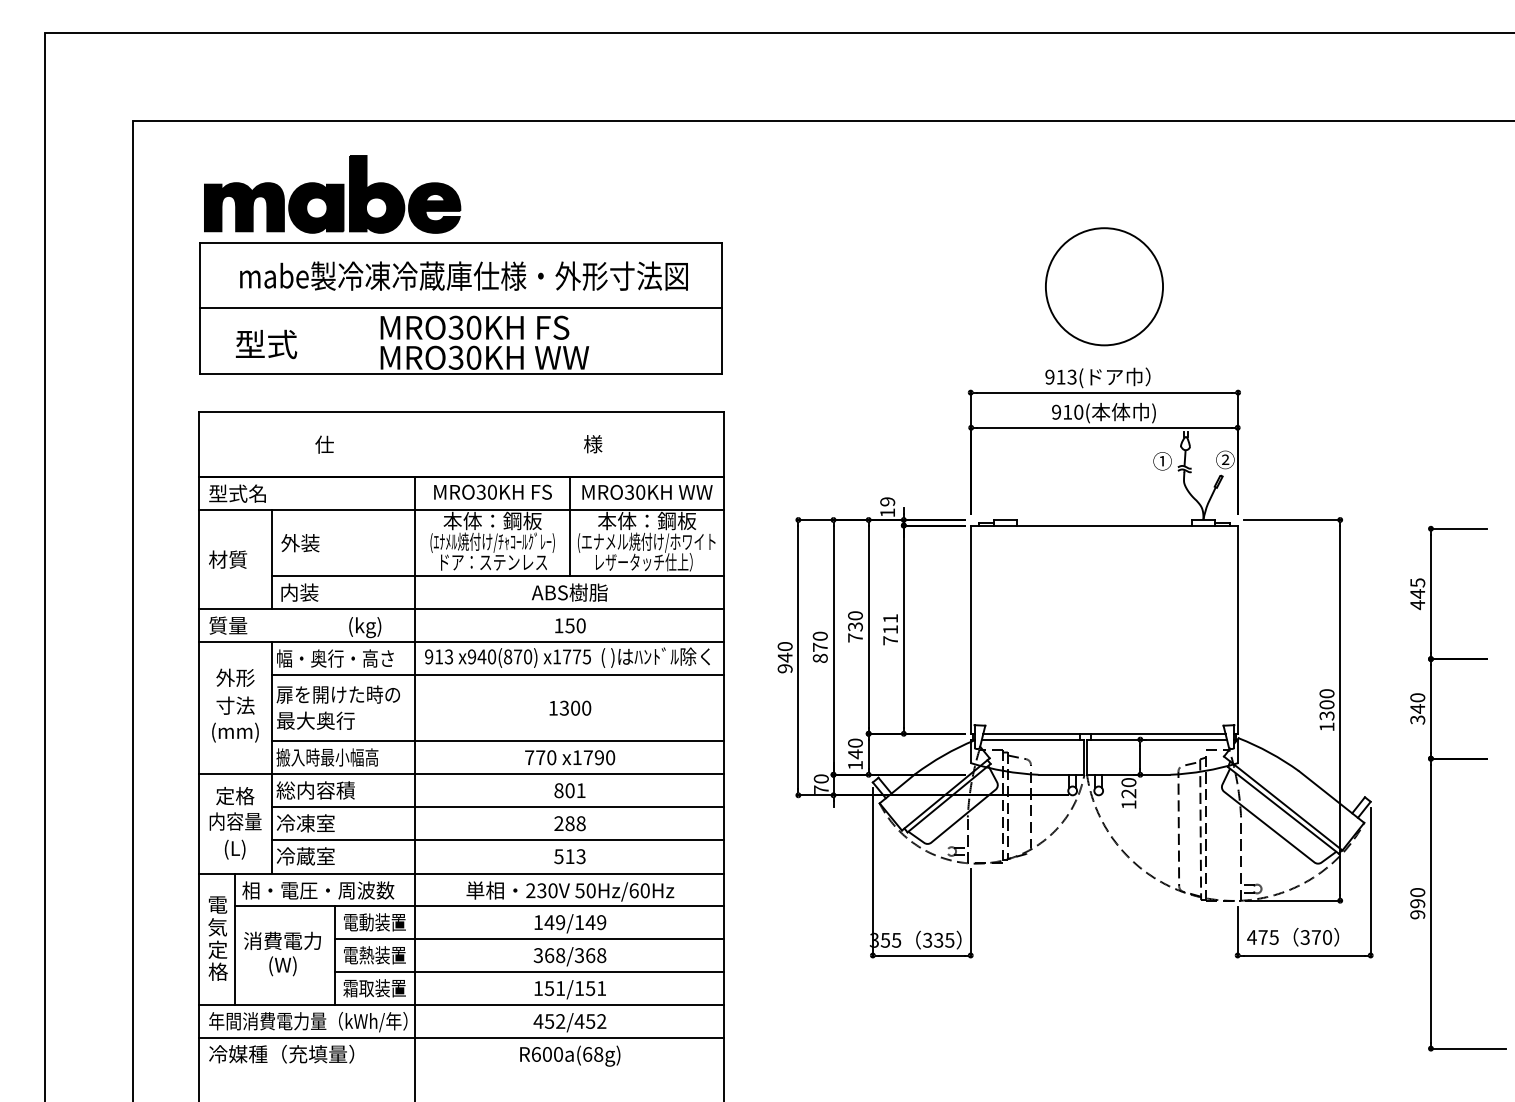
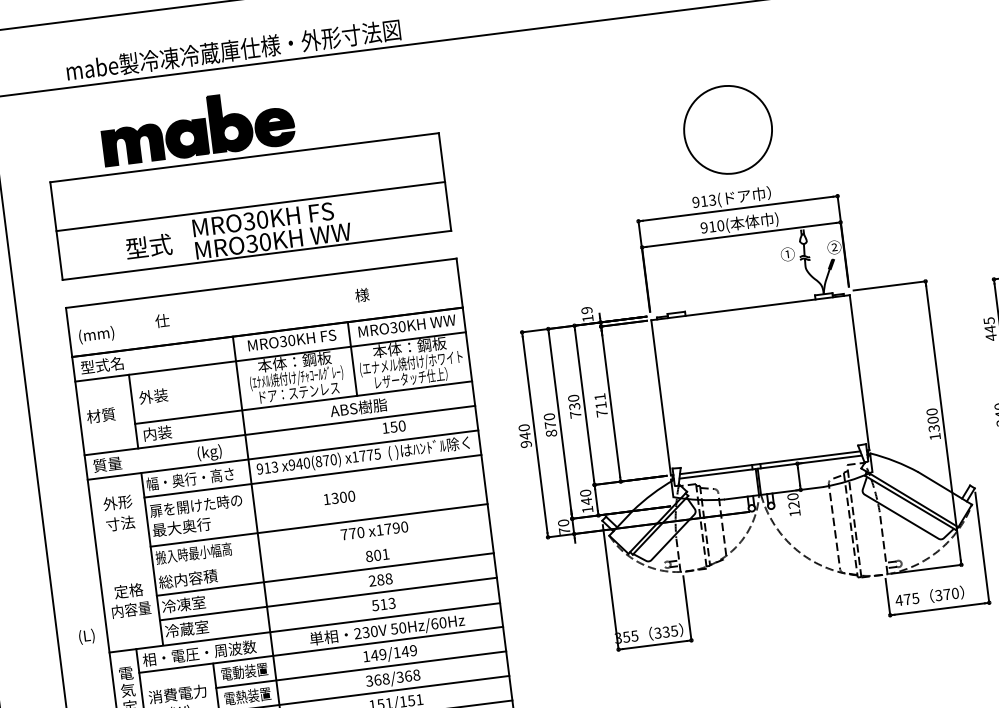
part: (332, 194) -> (197, 127), moved
text: (463, 275) -> (233, 50), moved
text: (266, 344) -> (149, 246), moved
text: (570, 625) -> (394, 426), moved
text: (570, 707) -> (339, 497), moved
text: (235, 732) -> (96, 335), moved
line: (461, 774) -> (295, 553), removed
text: (235, 849) -> (87, 636), moved

